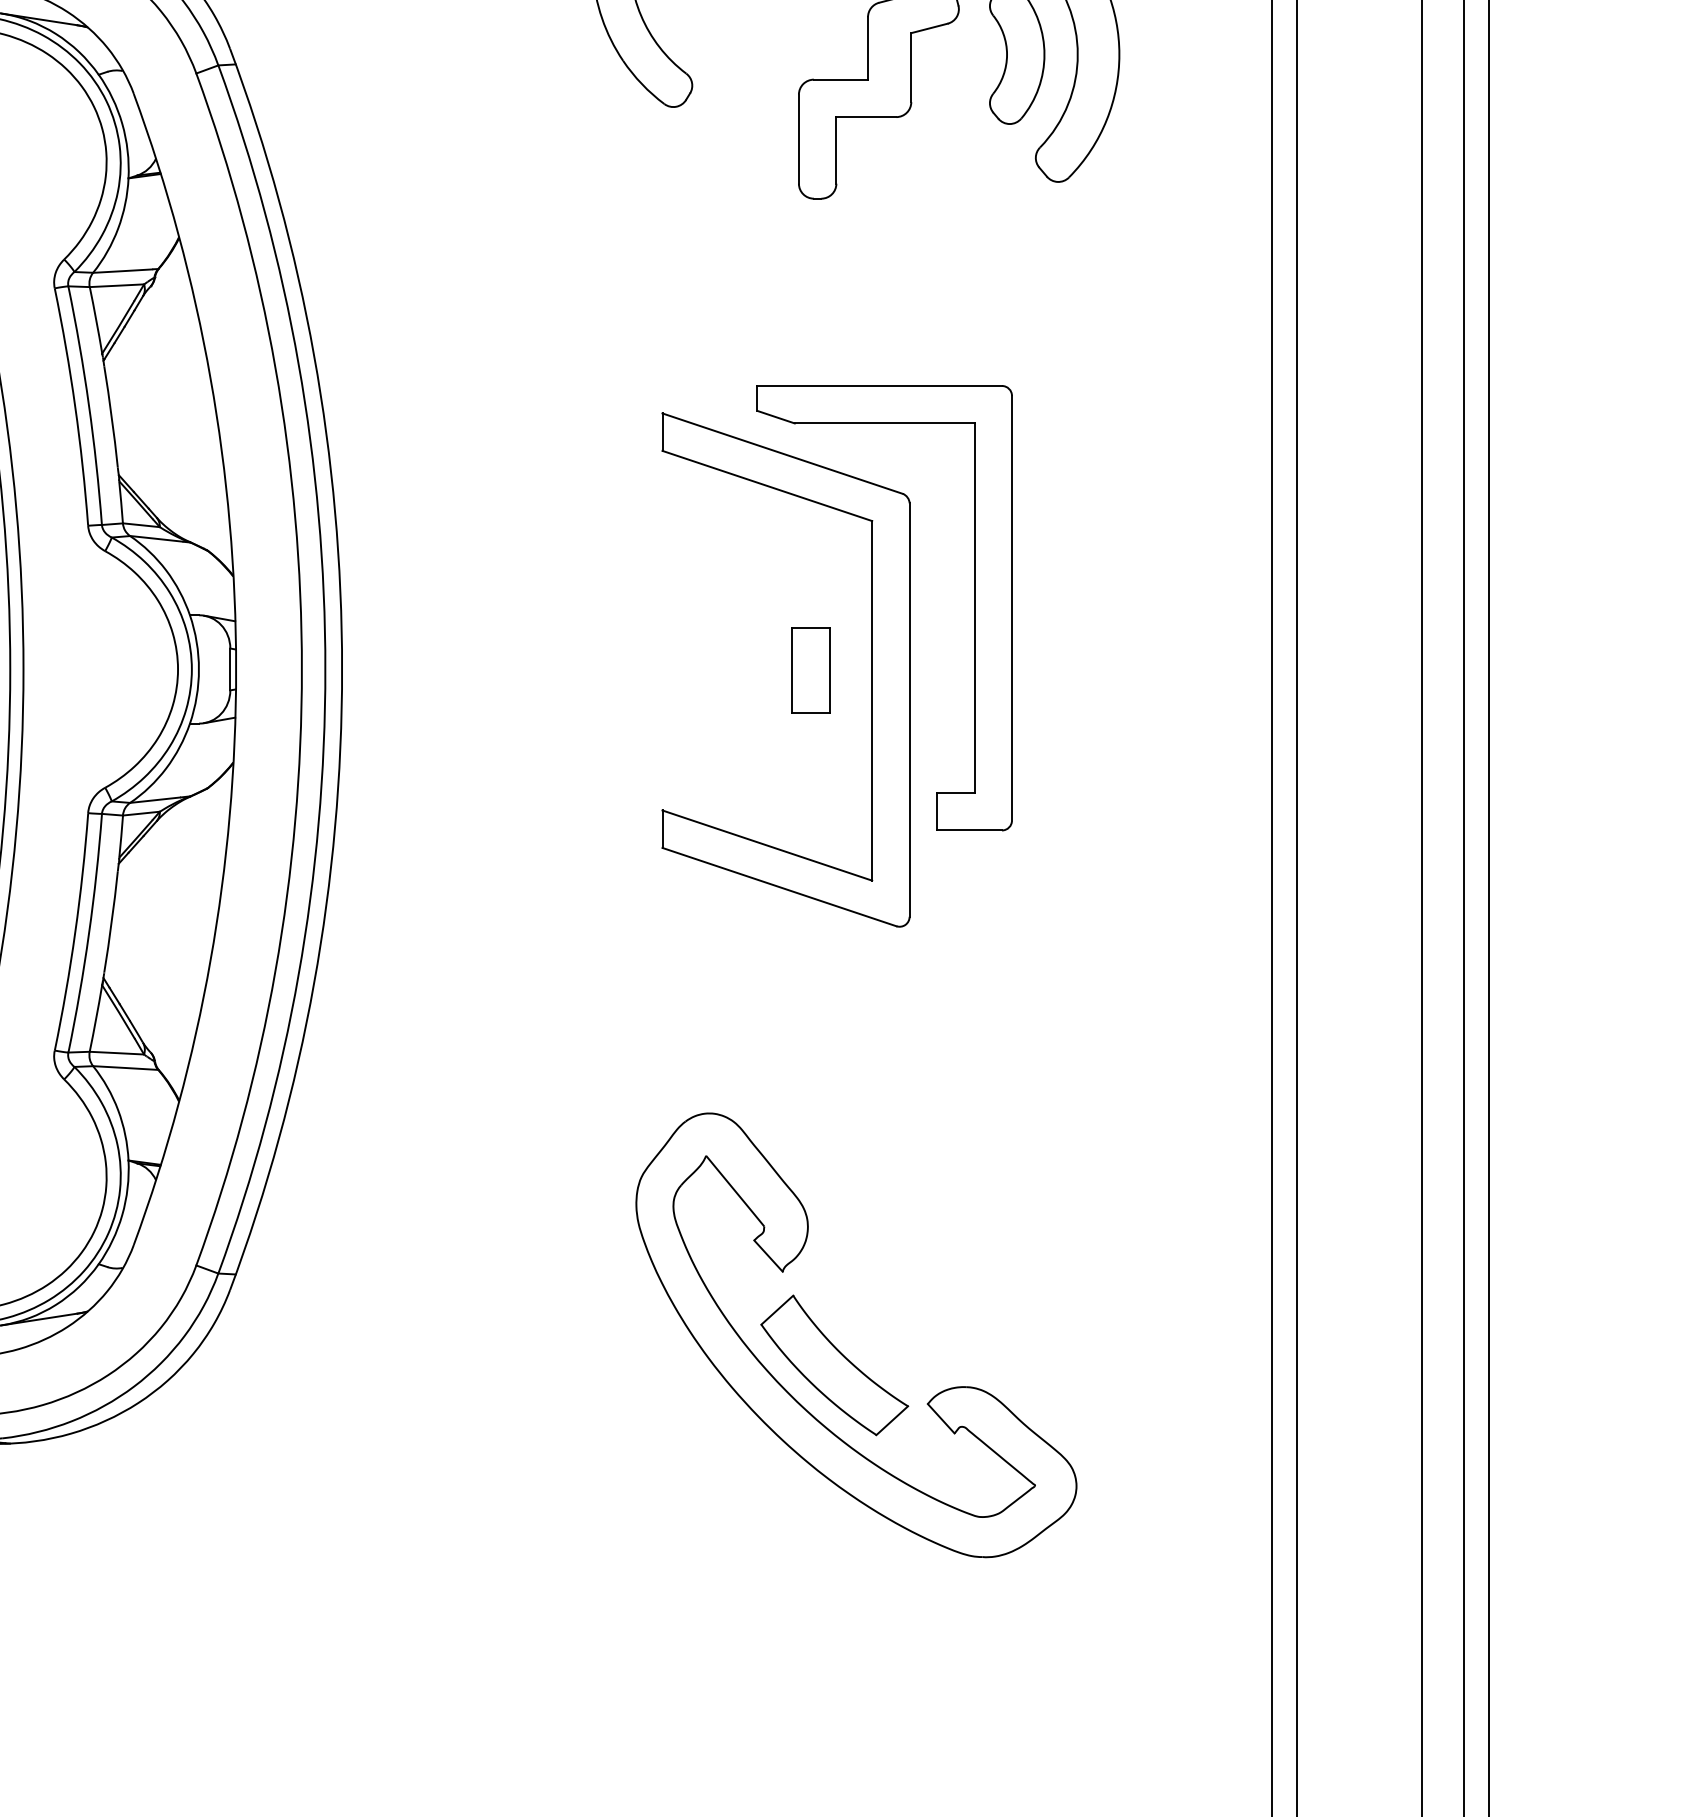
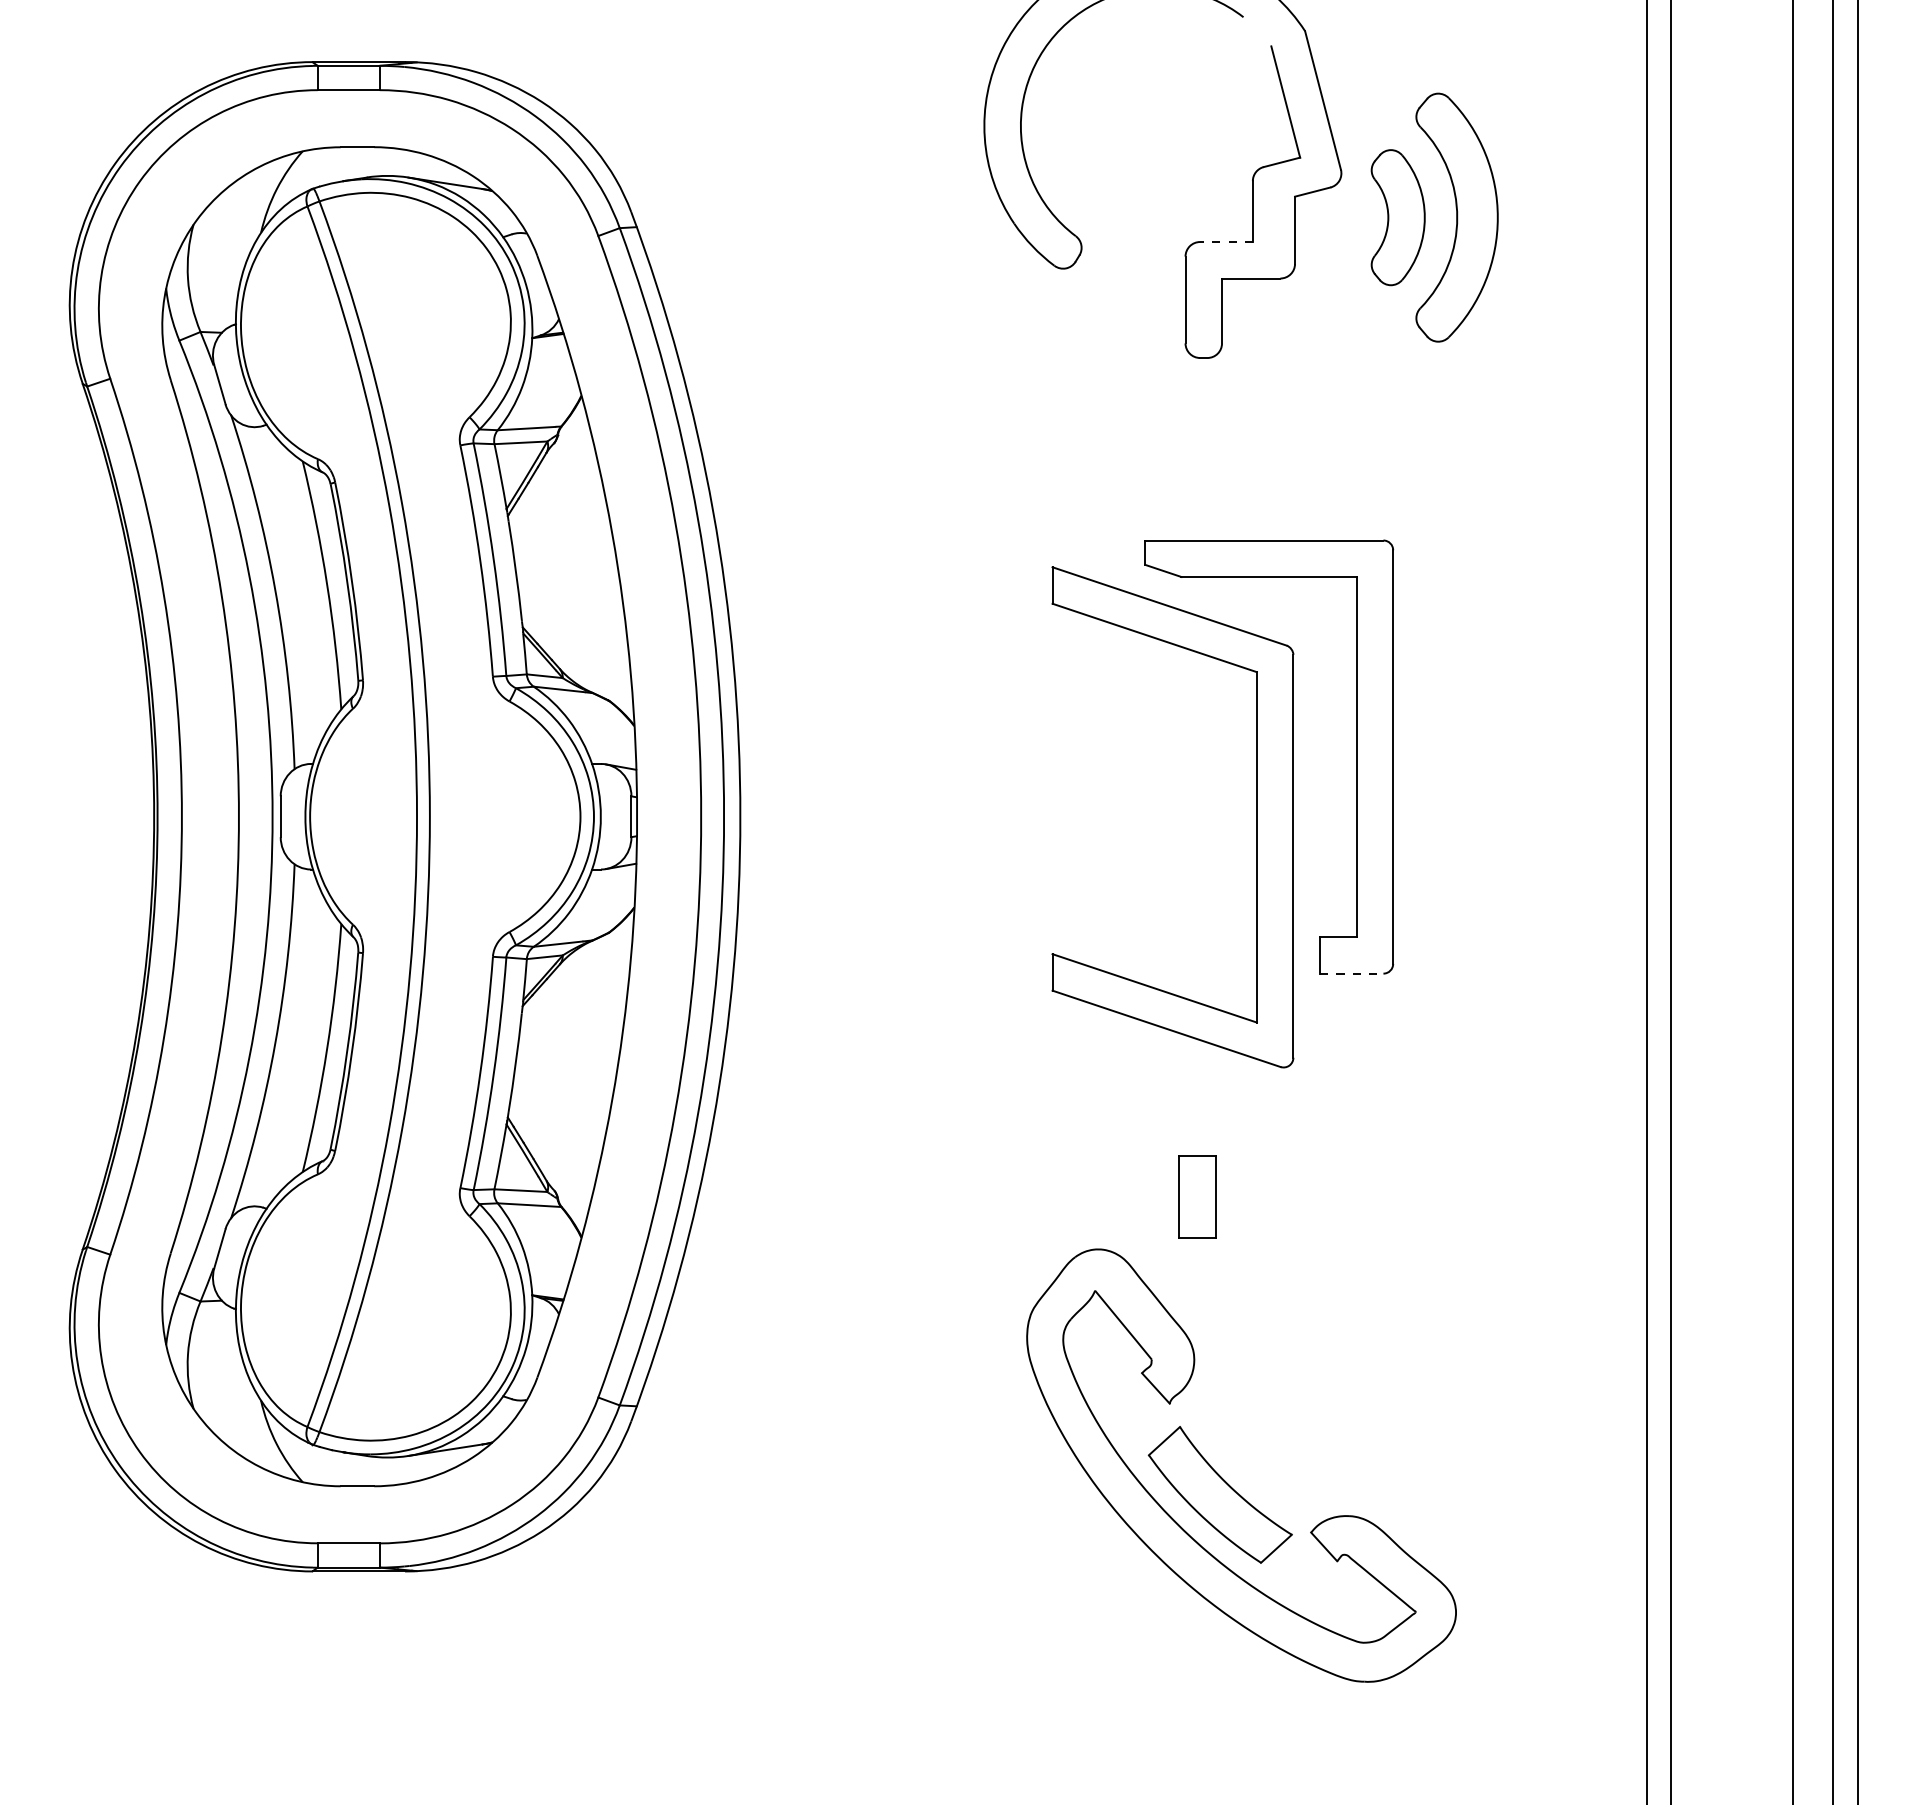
line: (839, 80) -> (1225, 242), solid -> dashed
part: (811, 670) -> (1197, 1196), moved
line: (969, 830) -> (1351, 973), solid -> dashed

